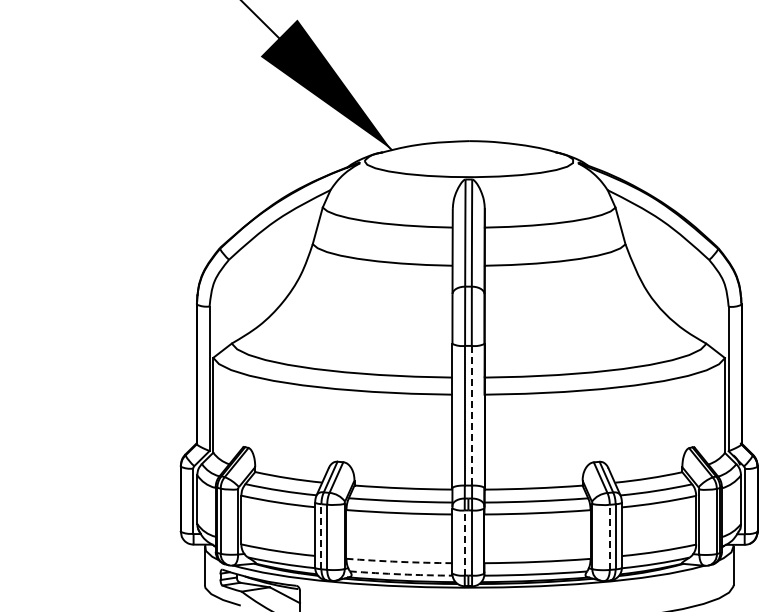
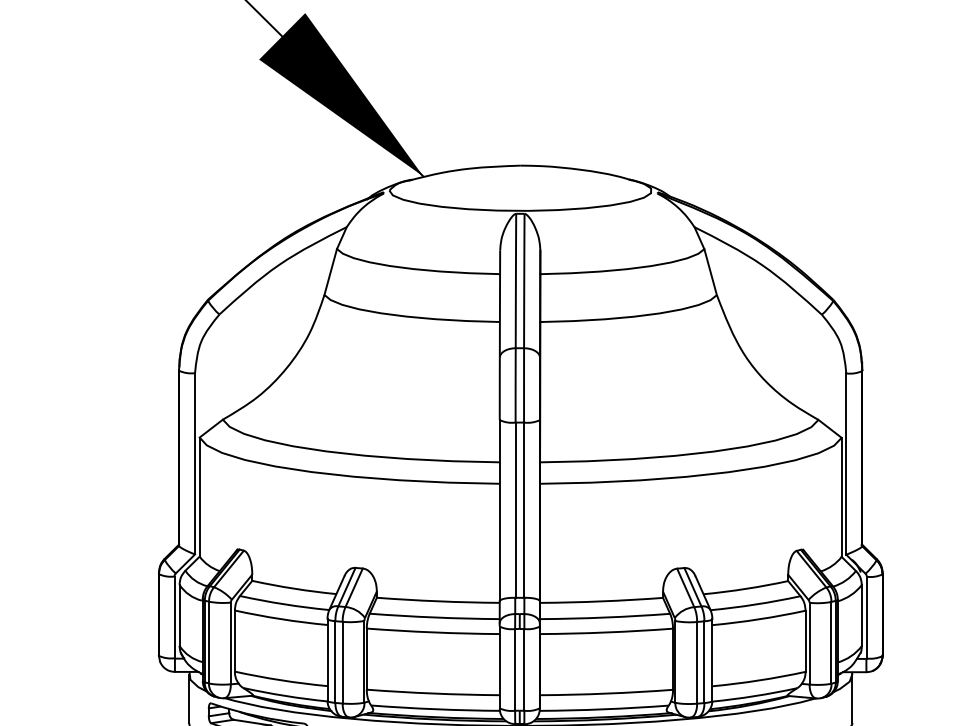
line: (471, 415) -> (523, 509), dashed -> solid
line: (321, 536) -> (335, 661), dashed -> solid
line: (609, 537) -> (696, 662), dashed -> solid
line: (464, 543) -> (514, 670), dashed -> solid
arc: (399, 561) -> (433, 693), dashed -> solid
arc: (401, 574) -> (435, 709), dashed -> solid

